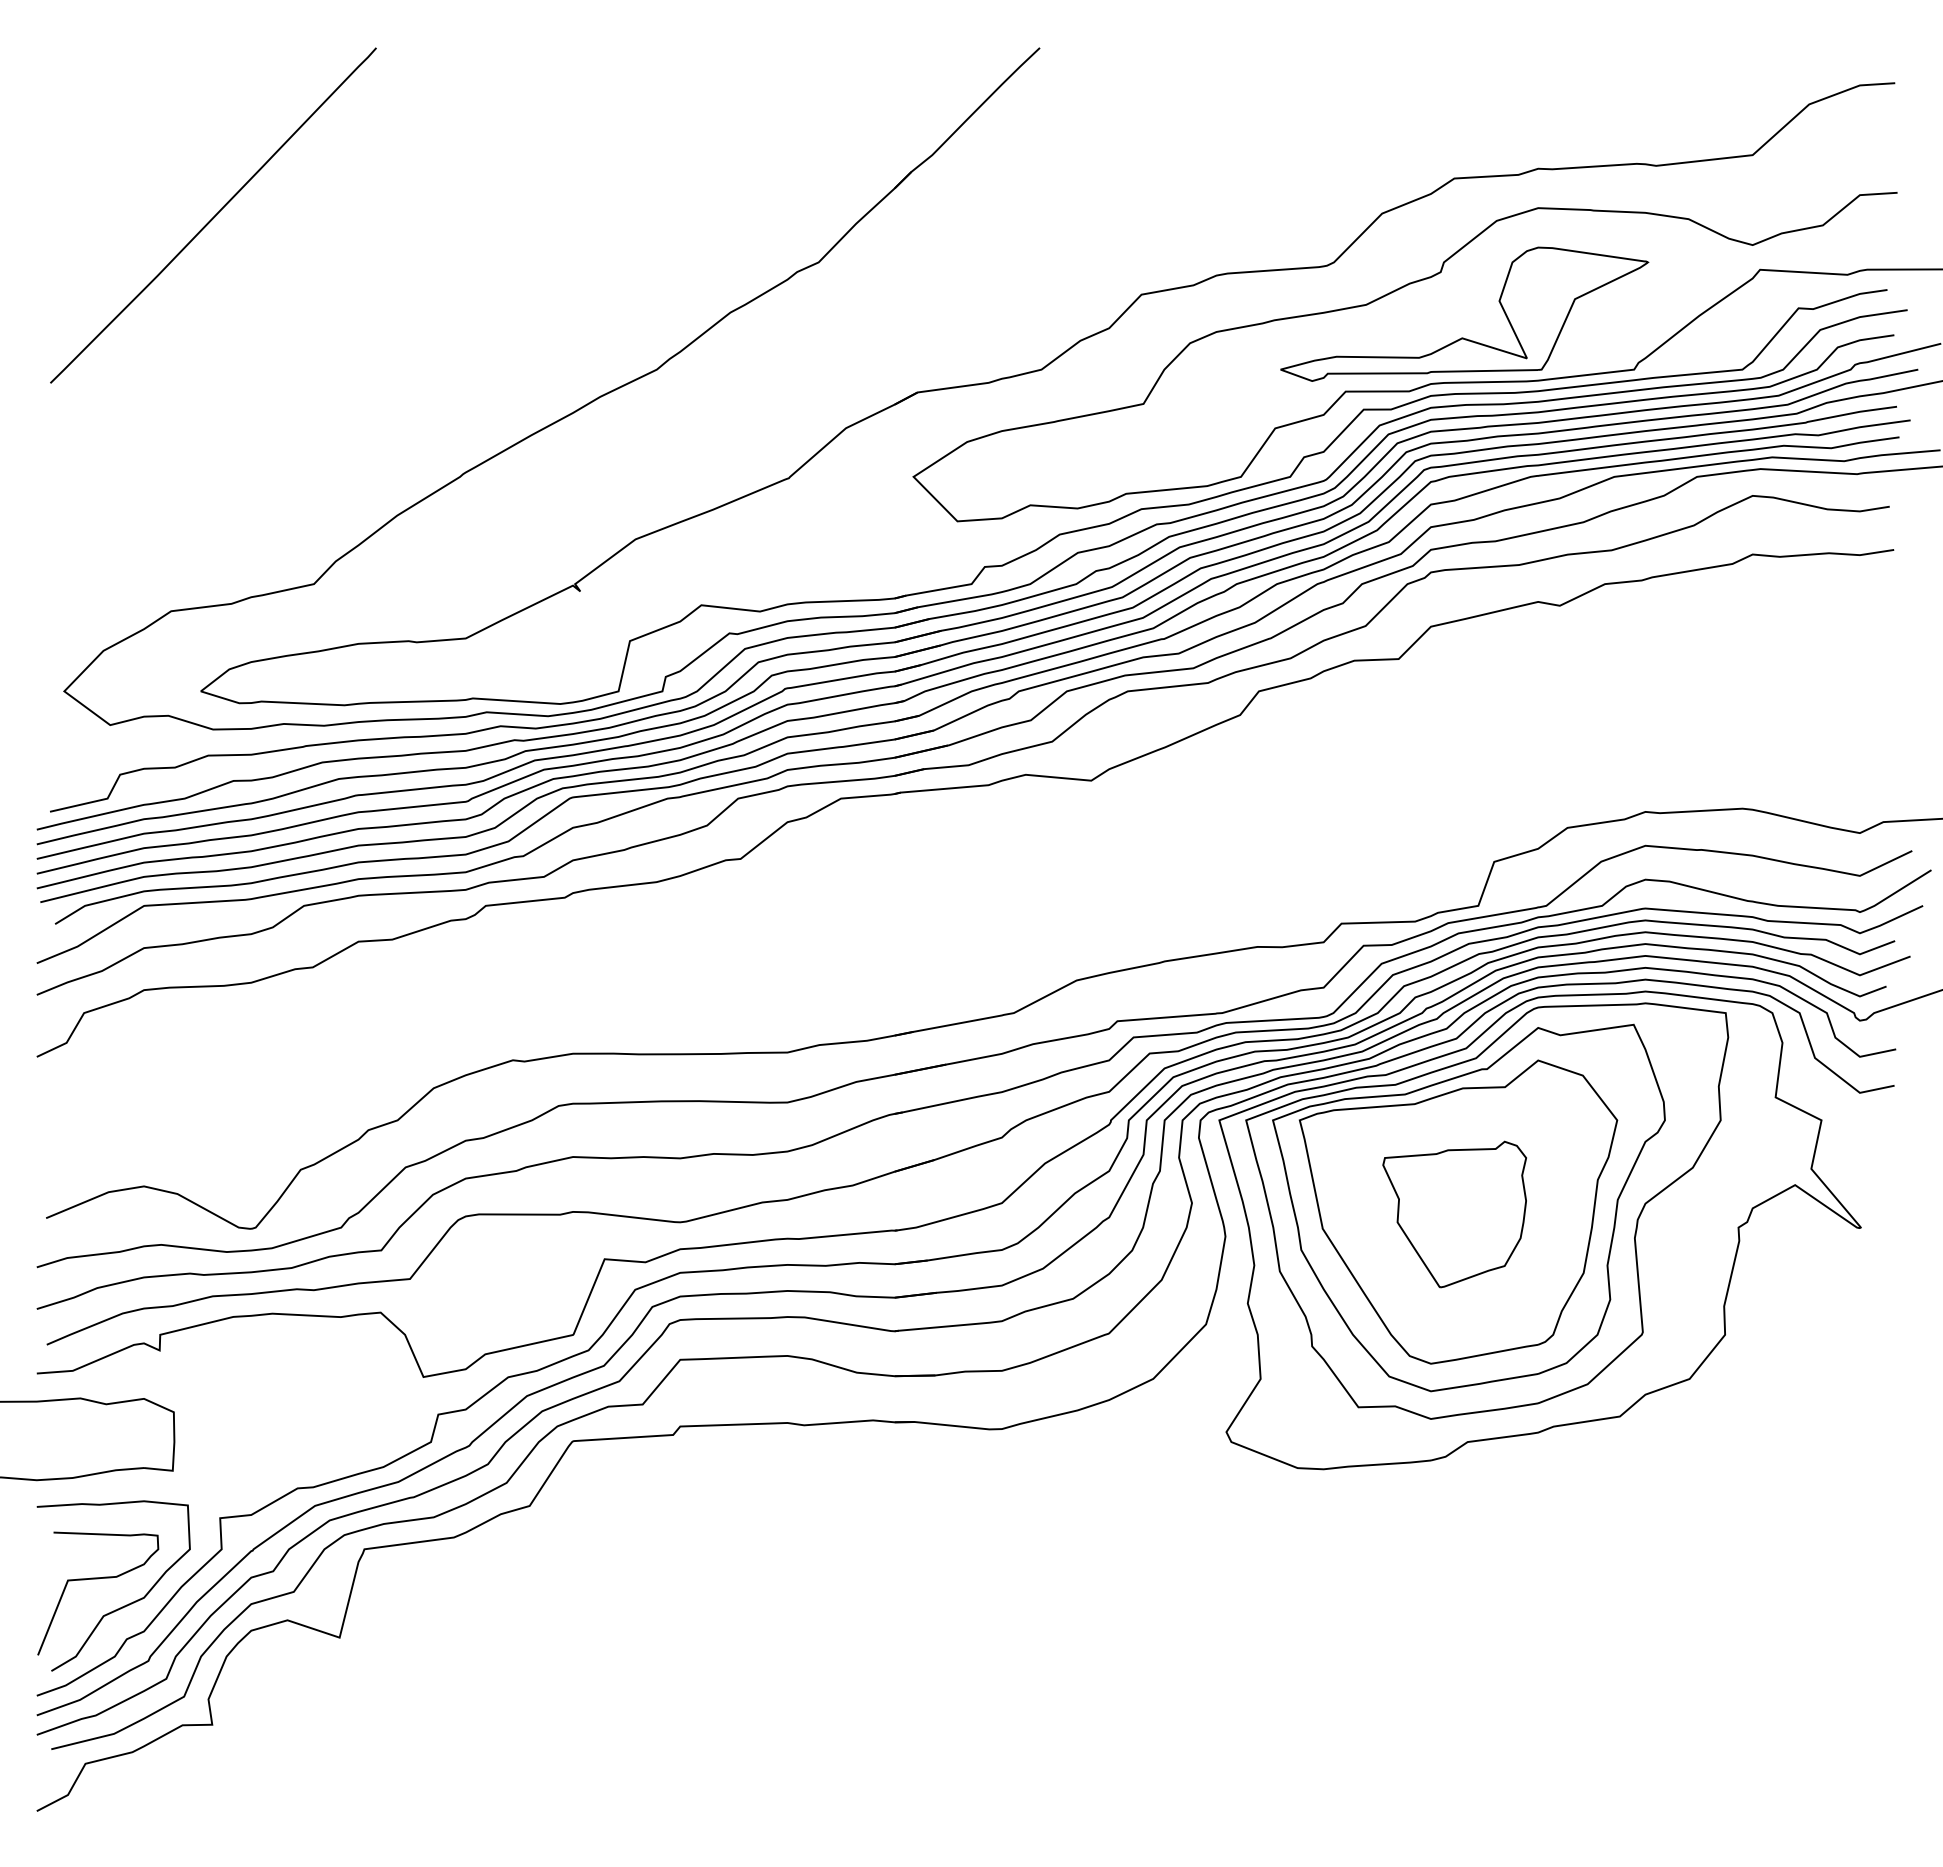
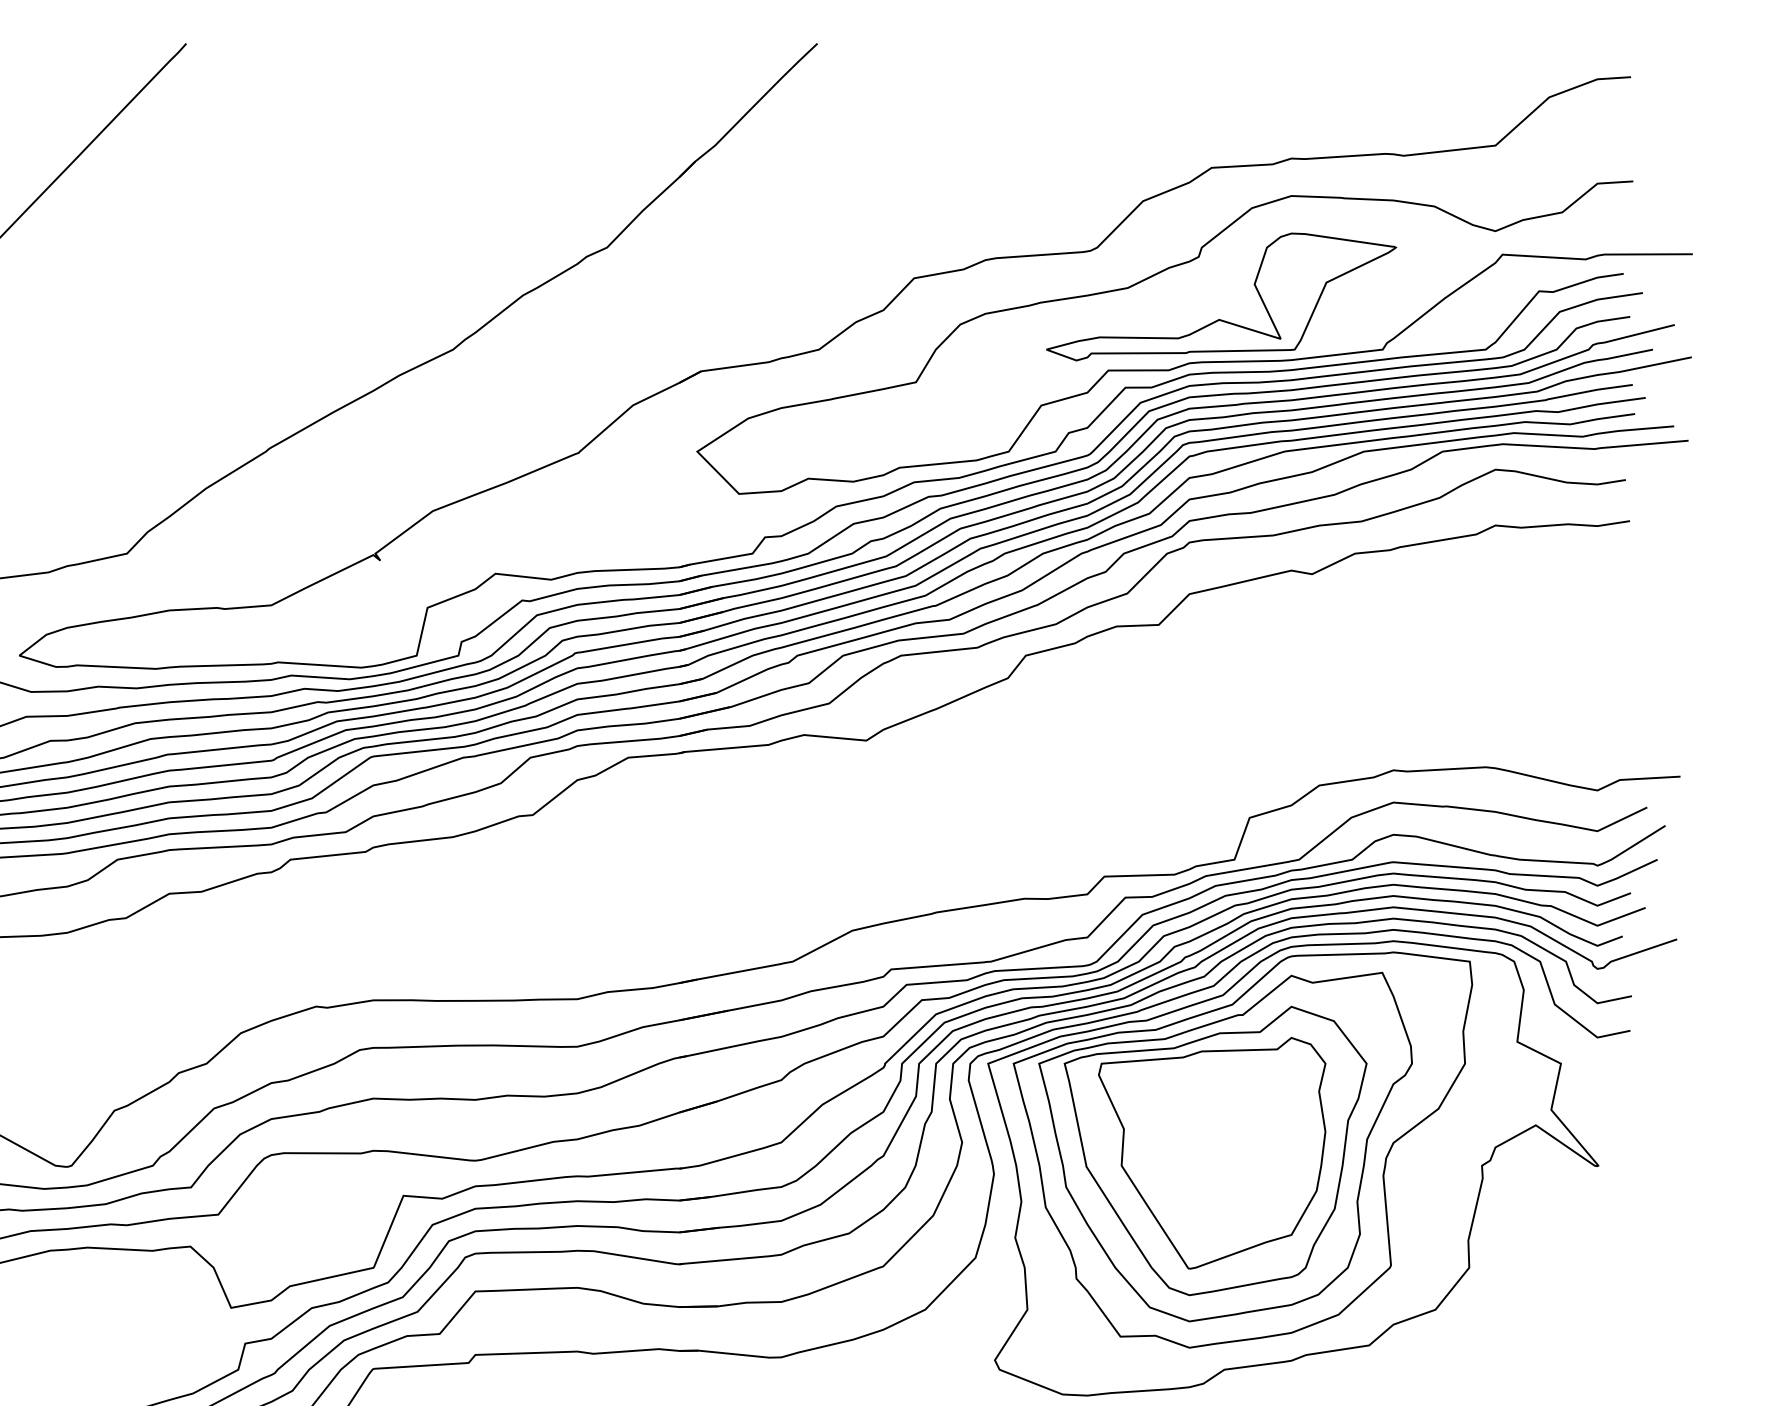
part: (1454, 1214) -> (1211, 1153), size x1.67

